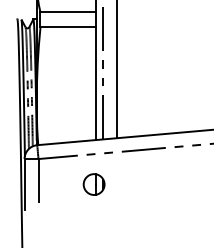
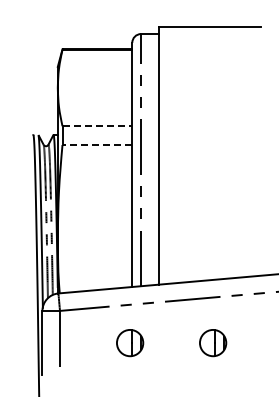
line: (68, 12) -> (97, 126), solid -> dashed
line: (68, 27) -> (97, 145), solid -> dashed
part: (160, 184) -> (213, 343), added

